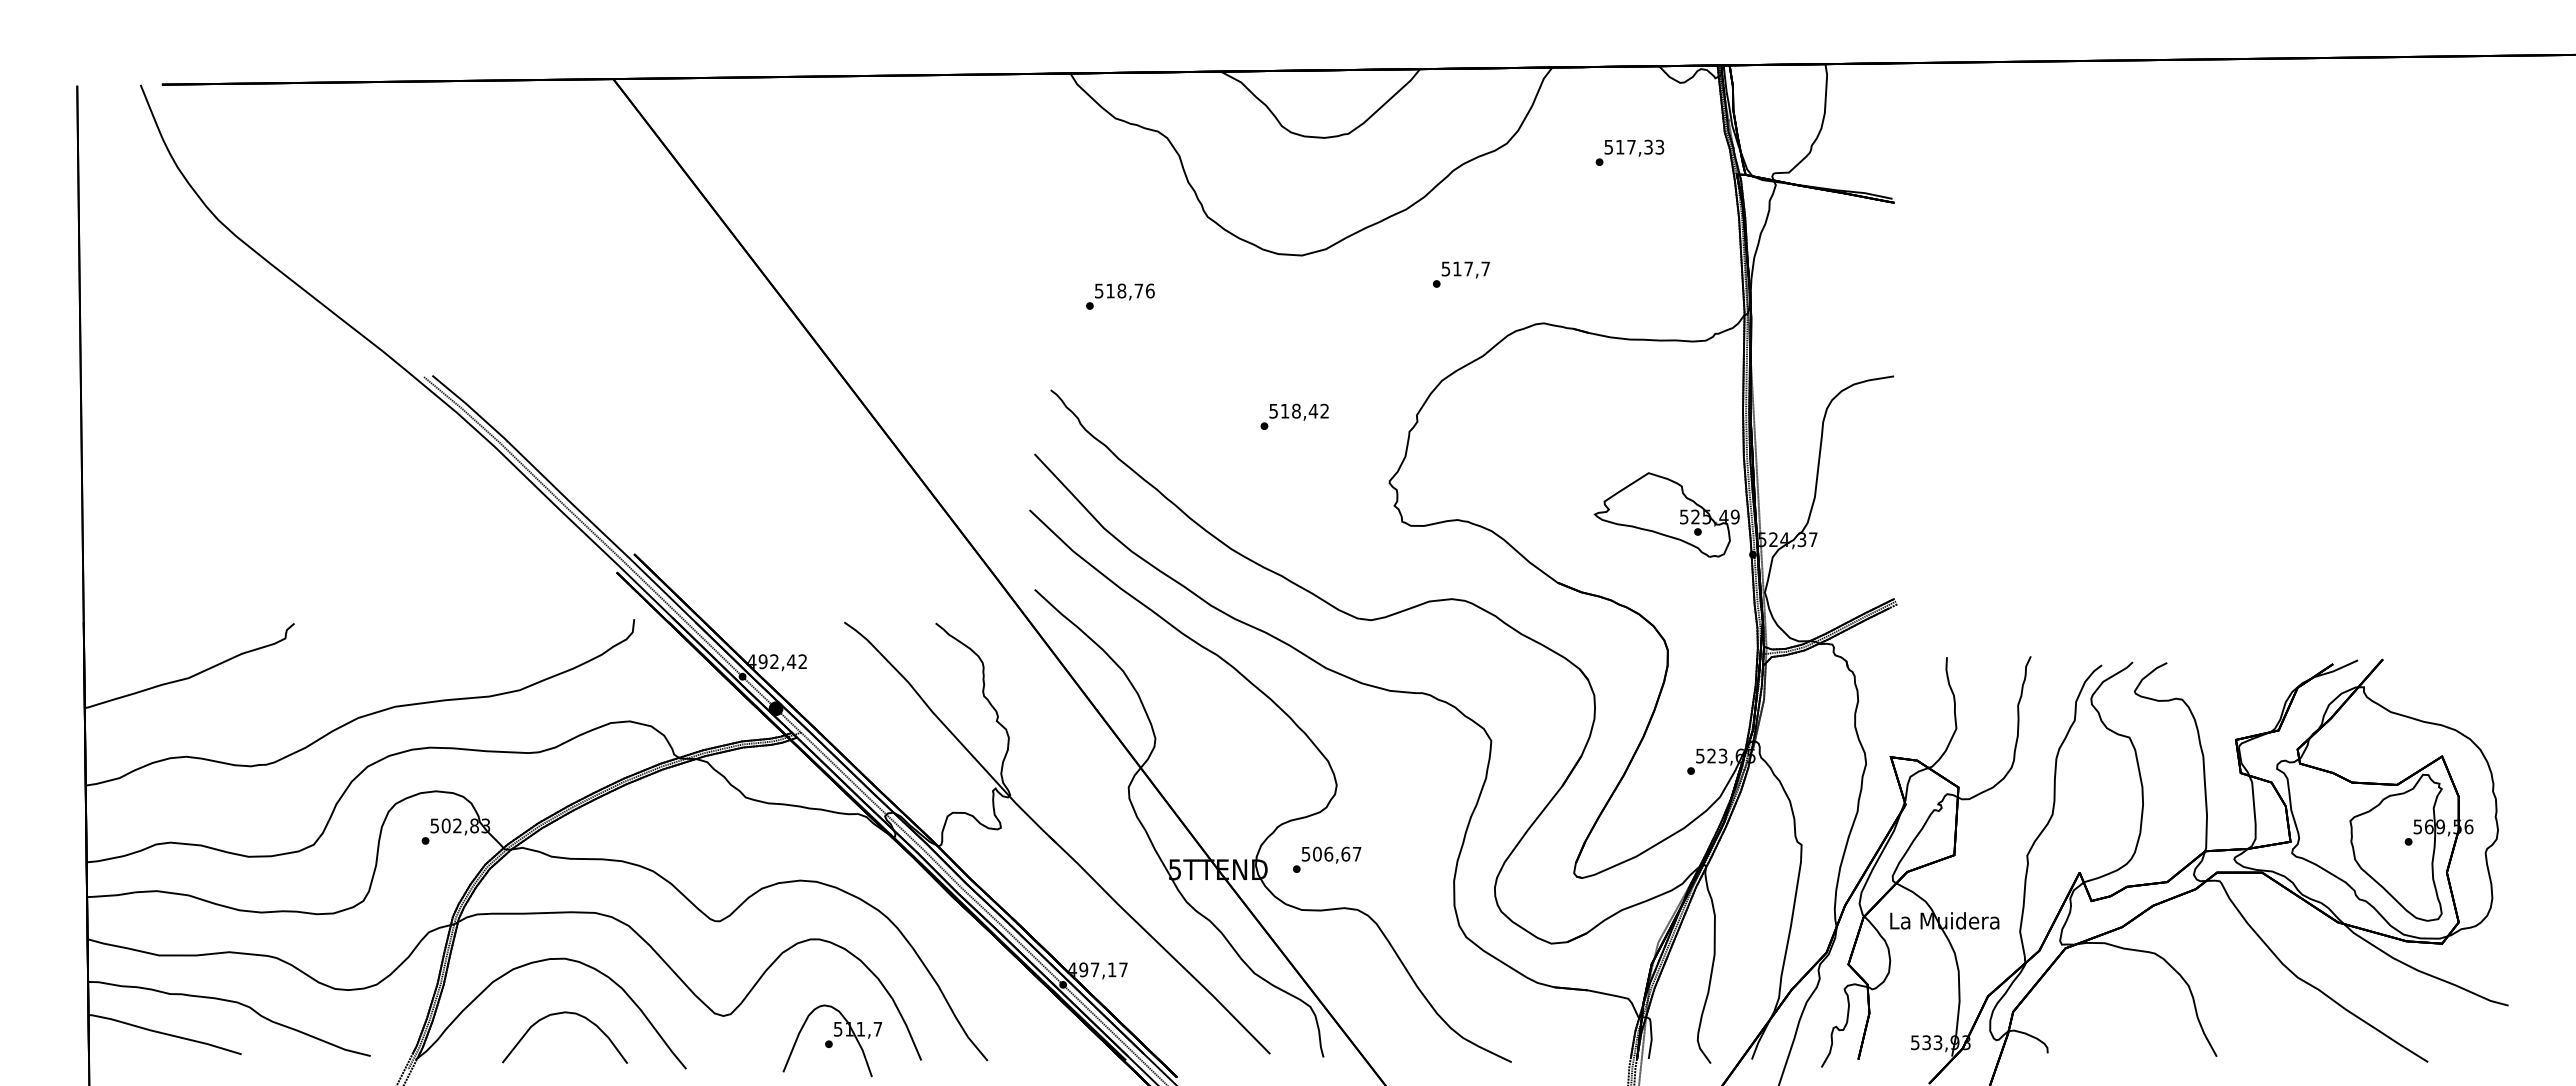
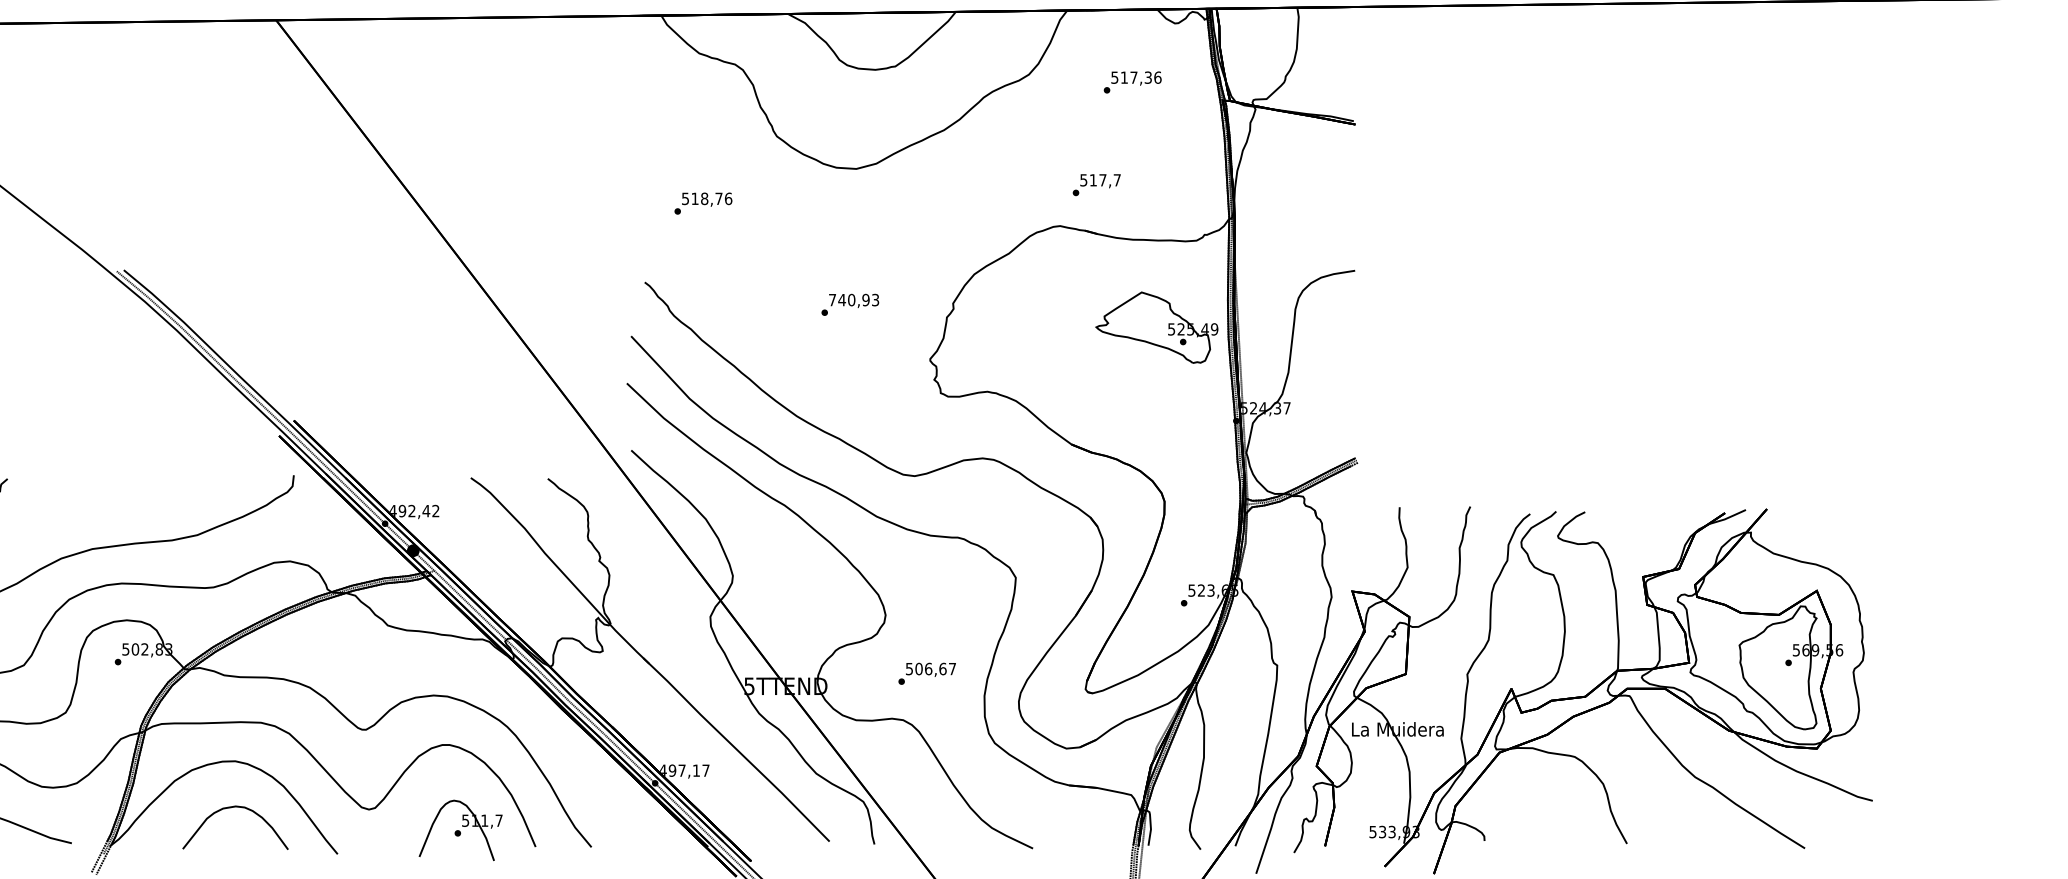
text: (1659, 146) -> (1157, 77), 517,33 -> 517,36
text: (1461, 274) -> (1096, 184), moved
text: (1298, 410) -> (853, 299), 518,42 -> 740,93
part: (1666, 514) -> (1156, 327), moved
text: (1327, 859) -> (927, 673), moved

